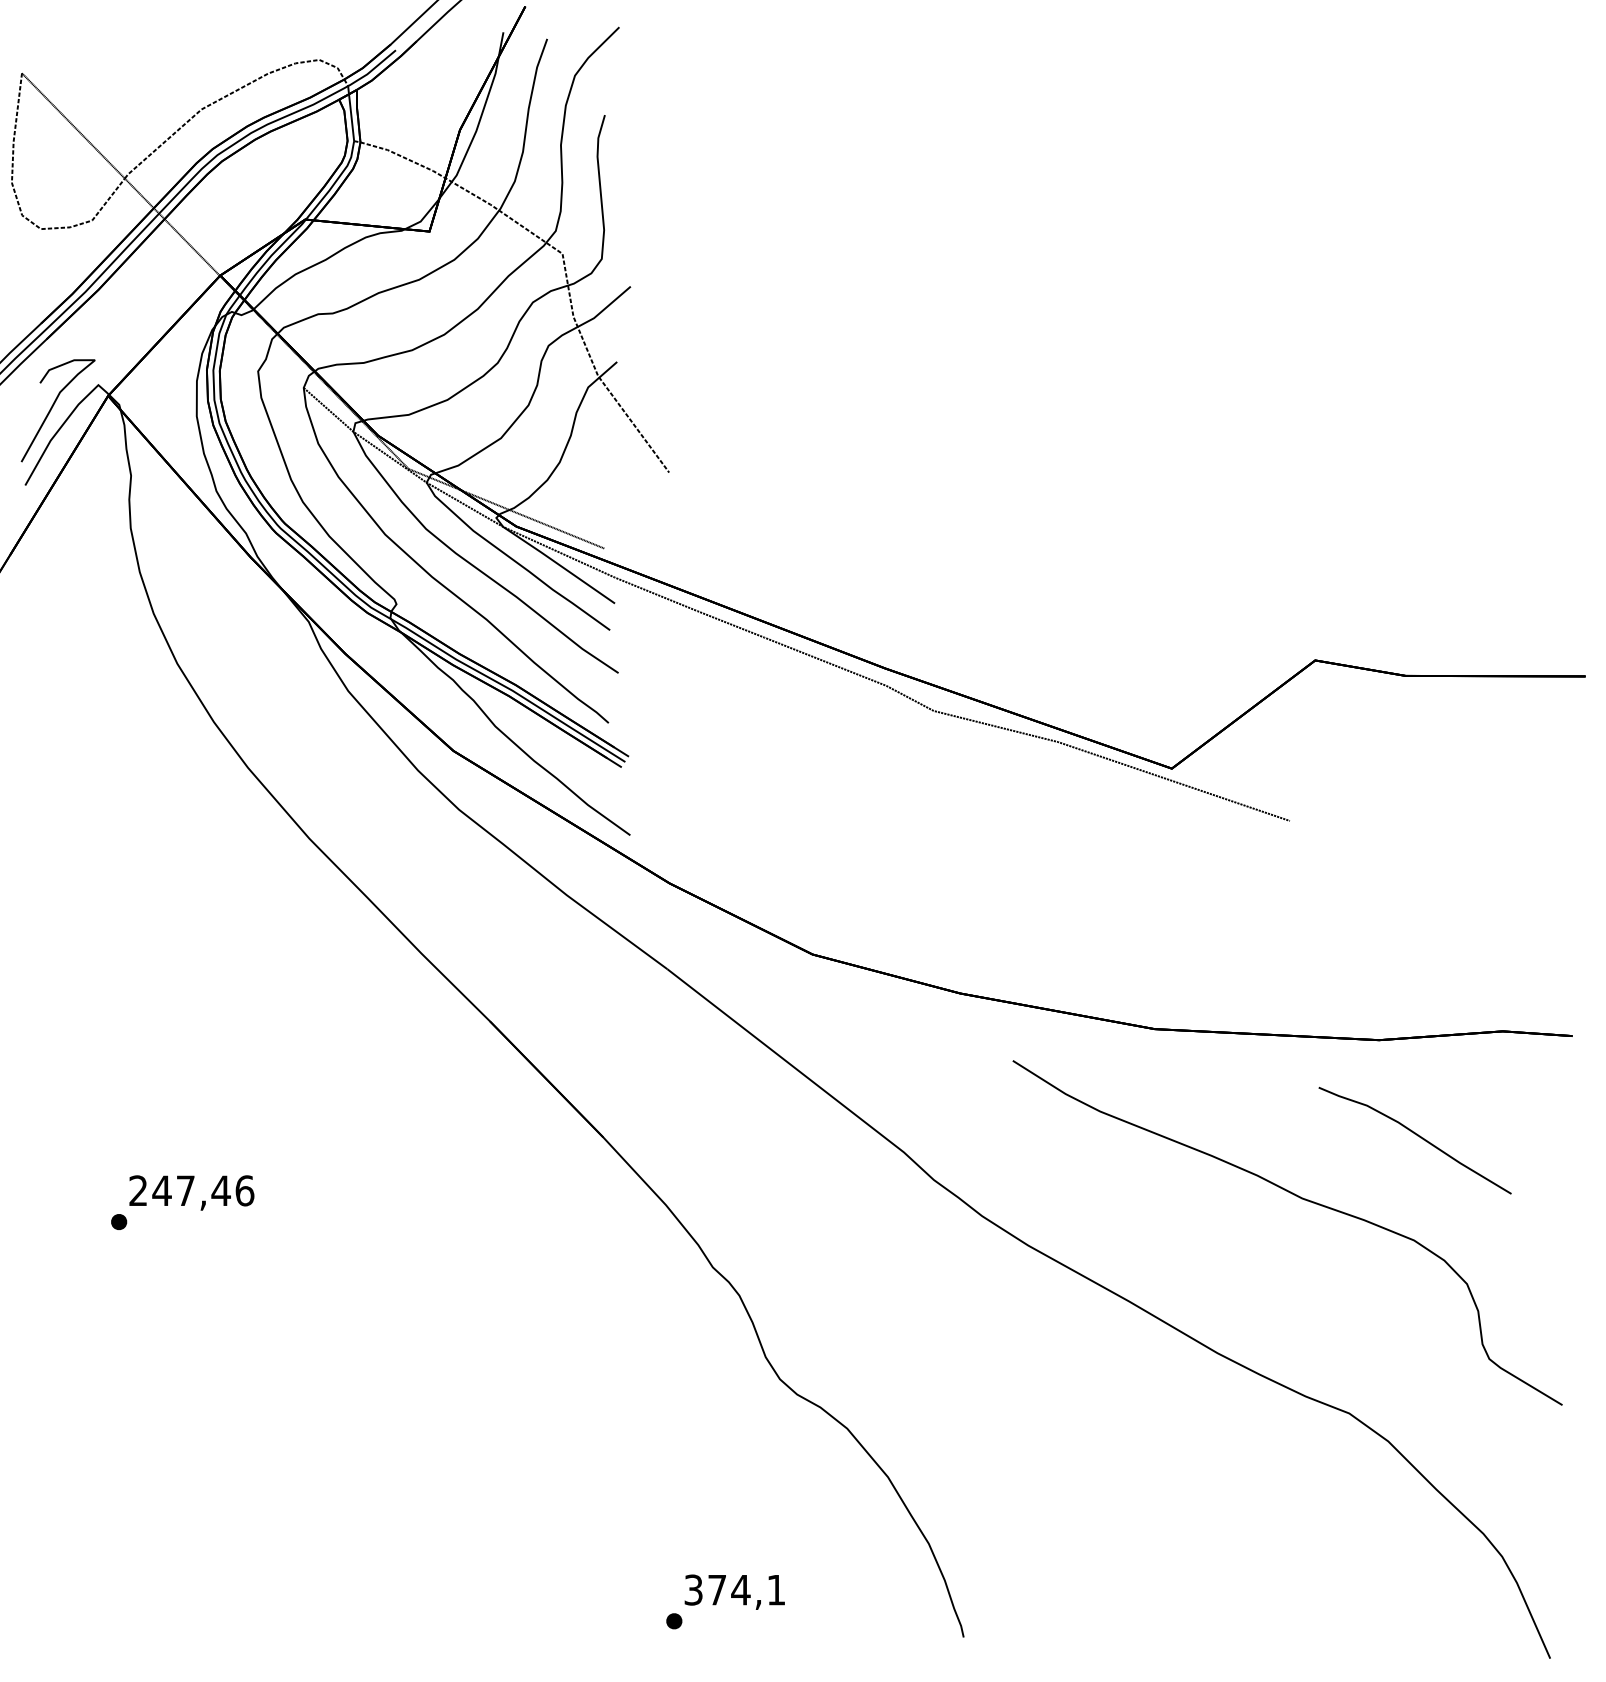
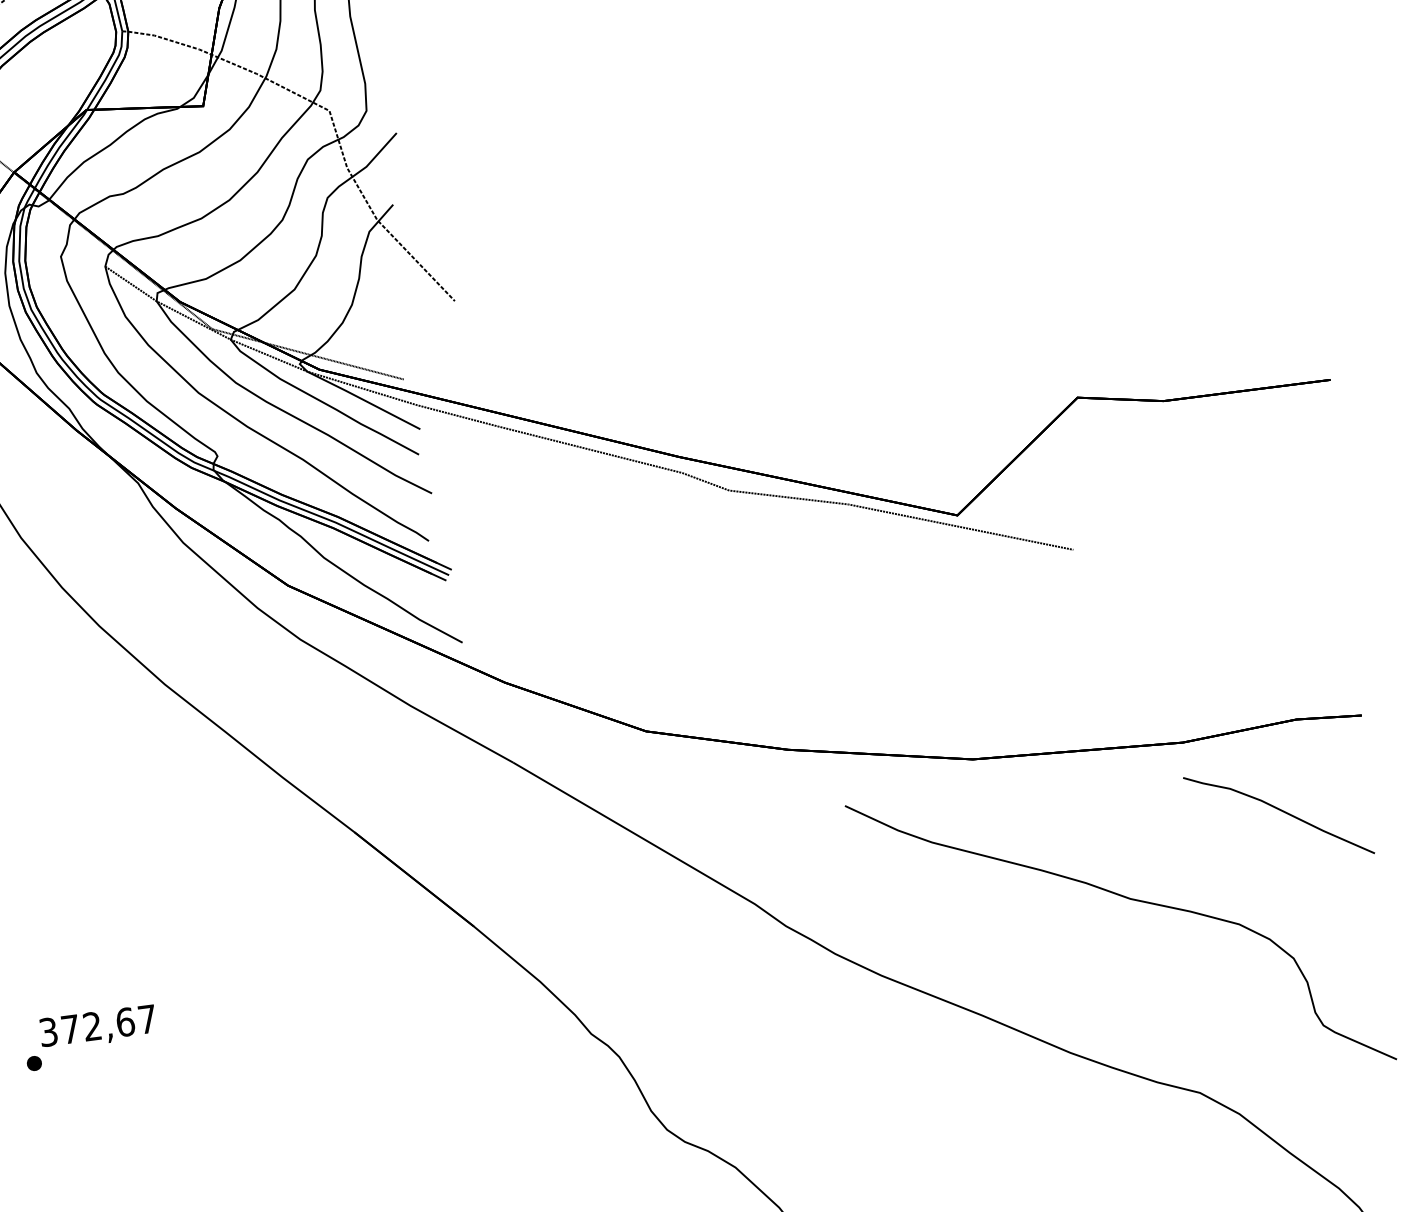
part: (1414, 1140) -> (1278, 815), moved
text: (191, 1190) -> (97, 1025), 247,46 -> 372,67

